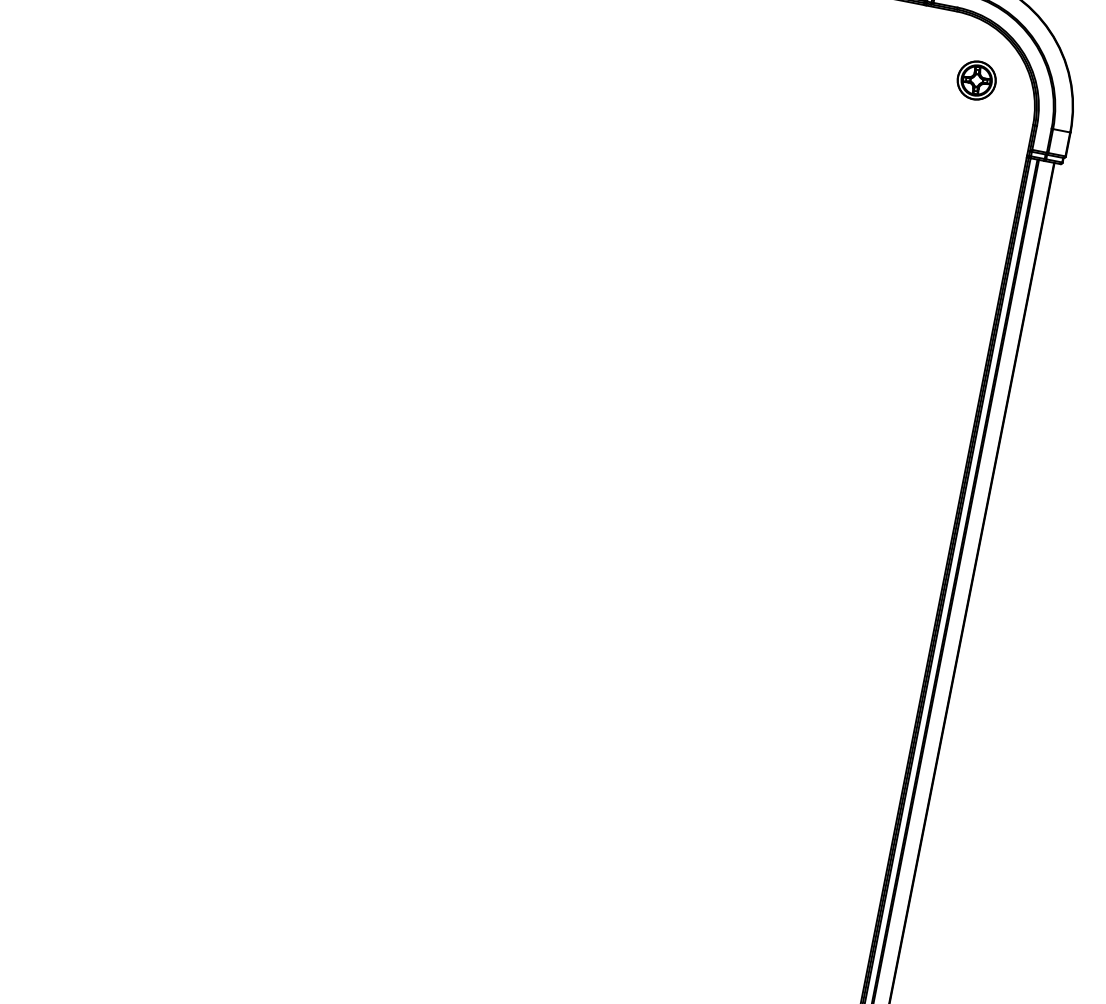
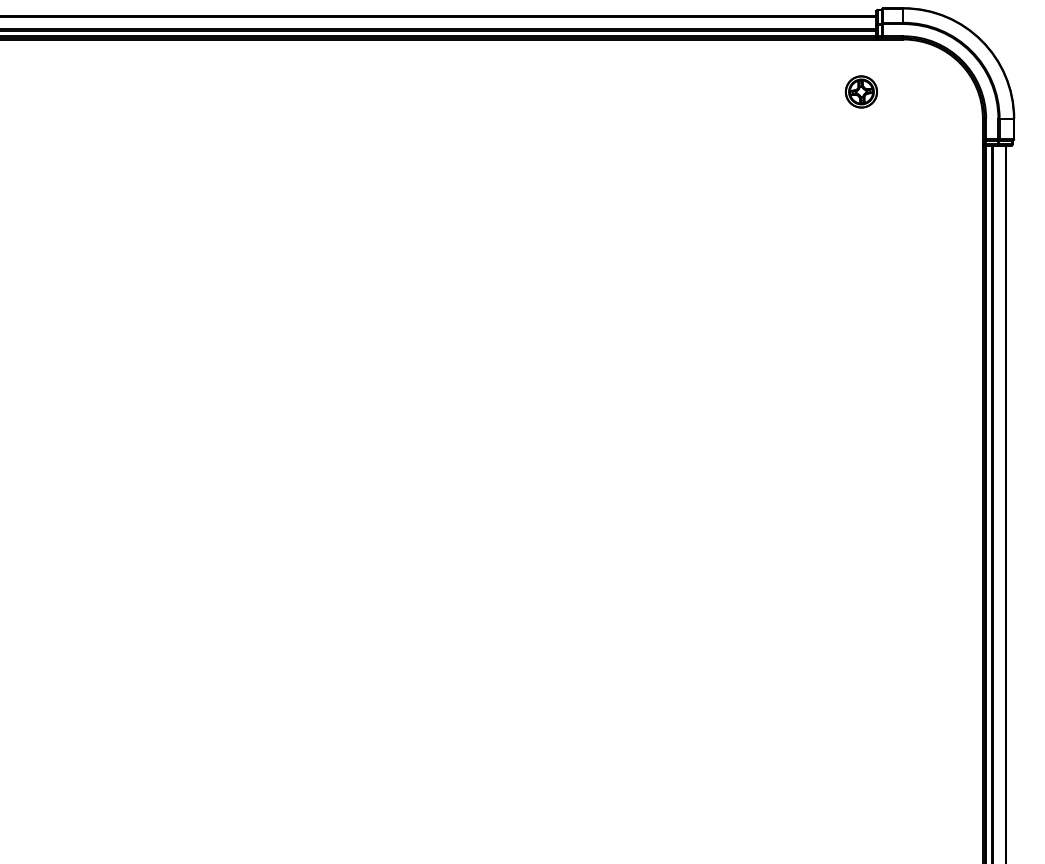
part: (975, 79) -> (860, 91), moved

